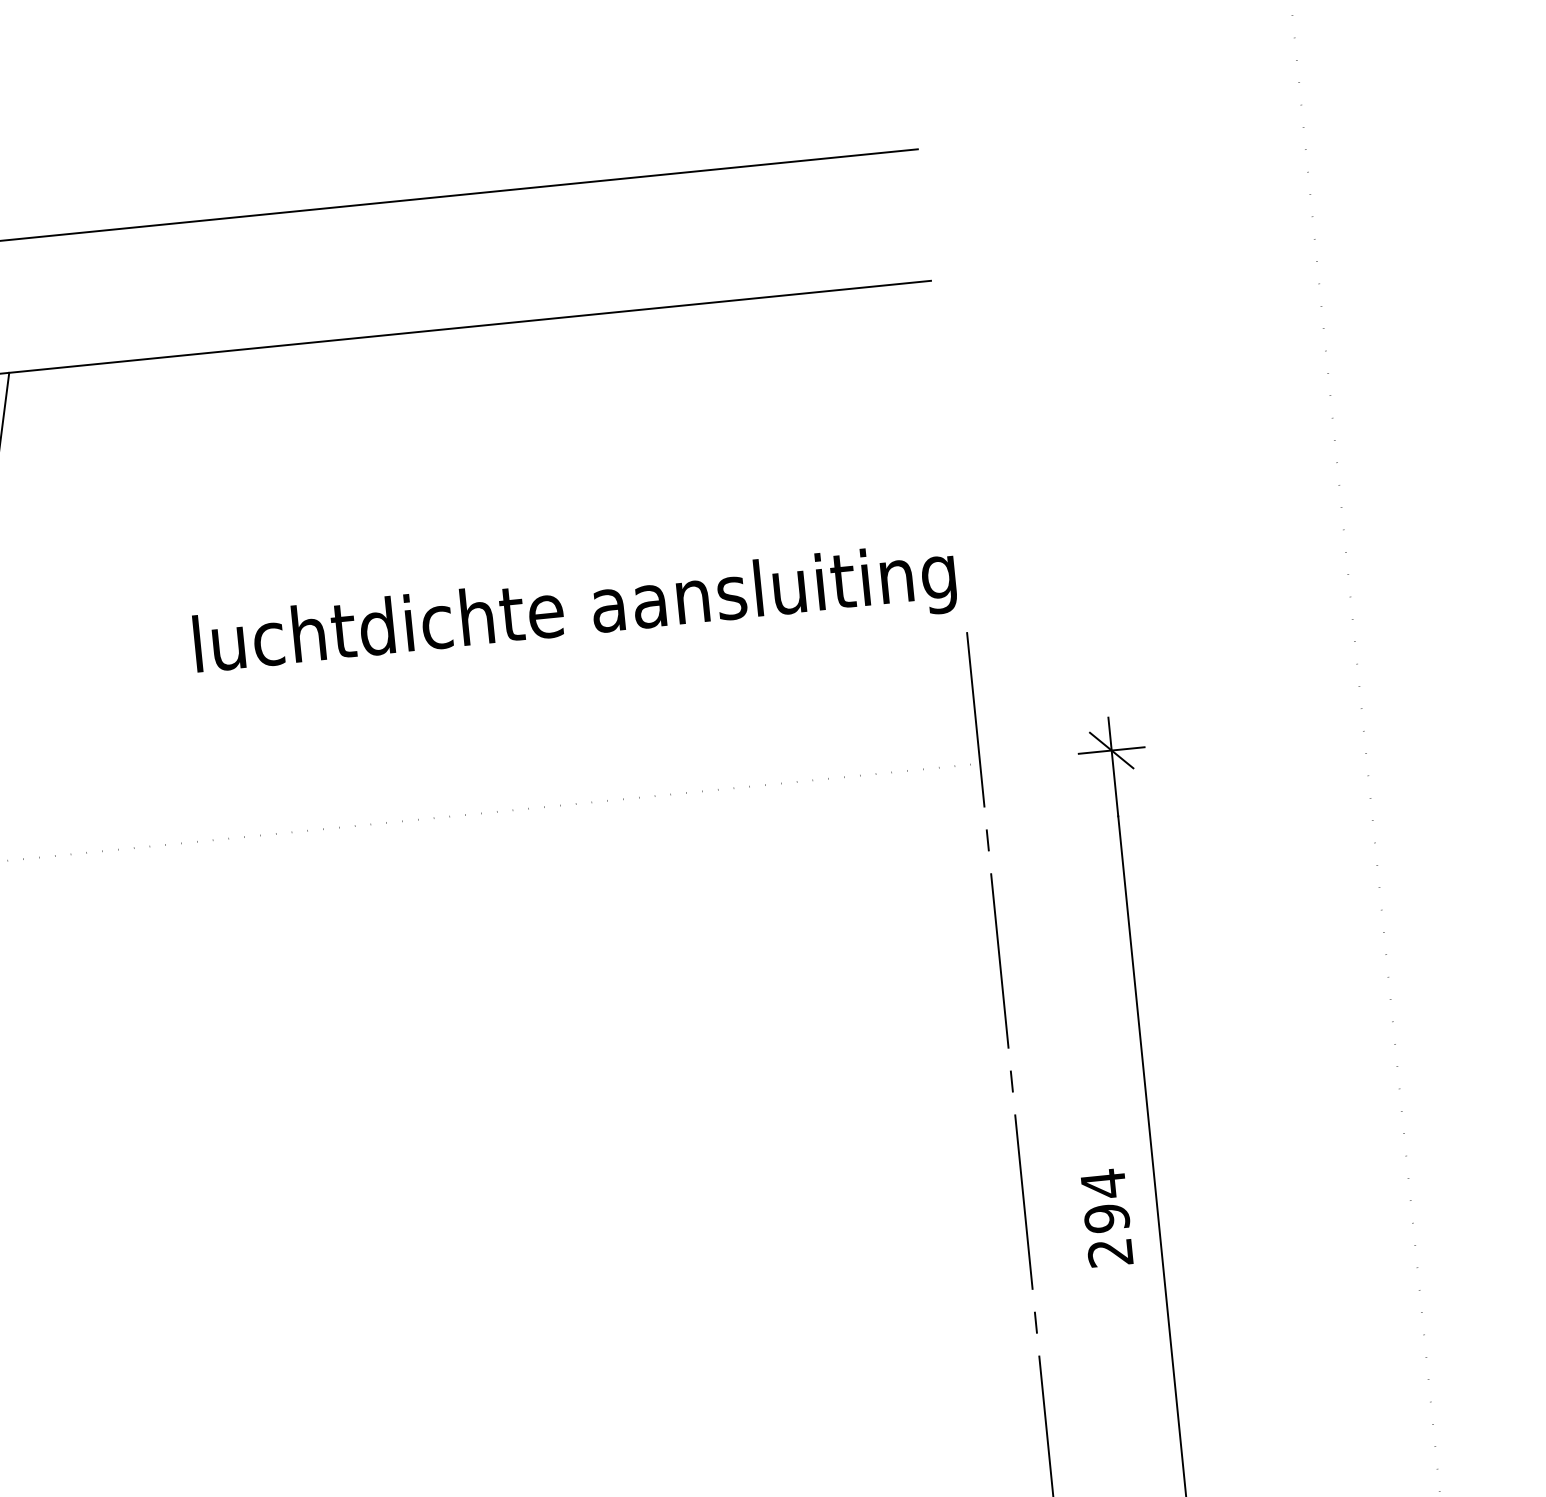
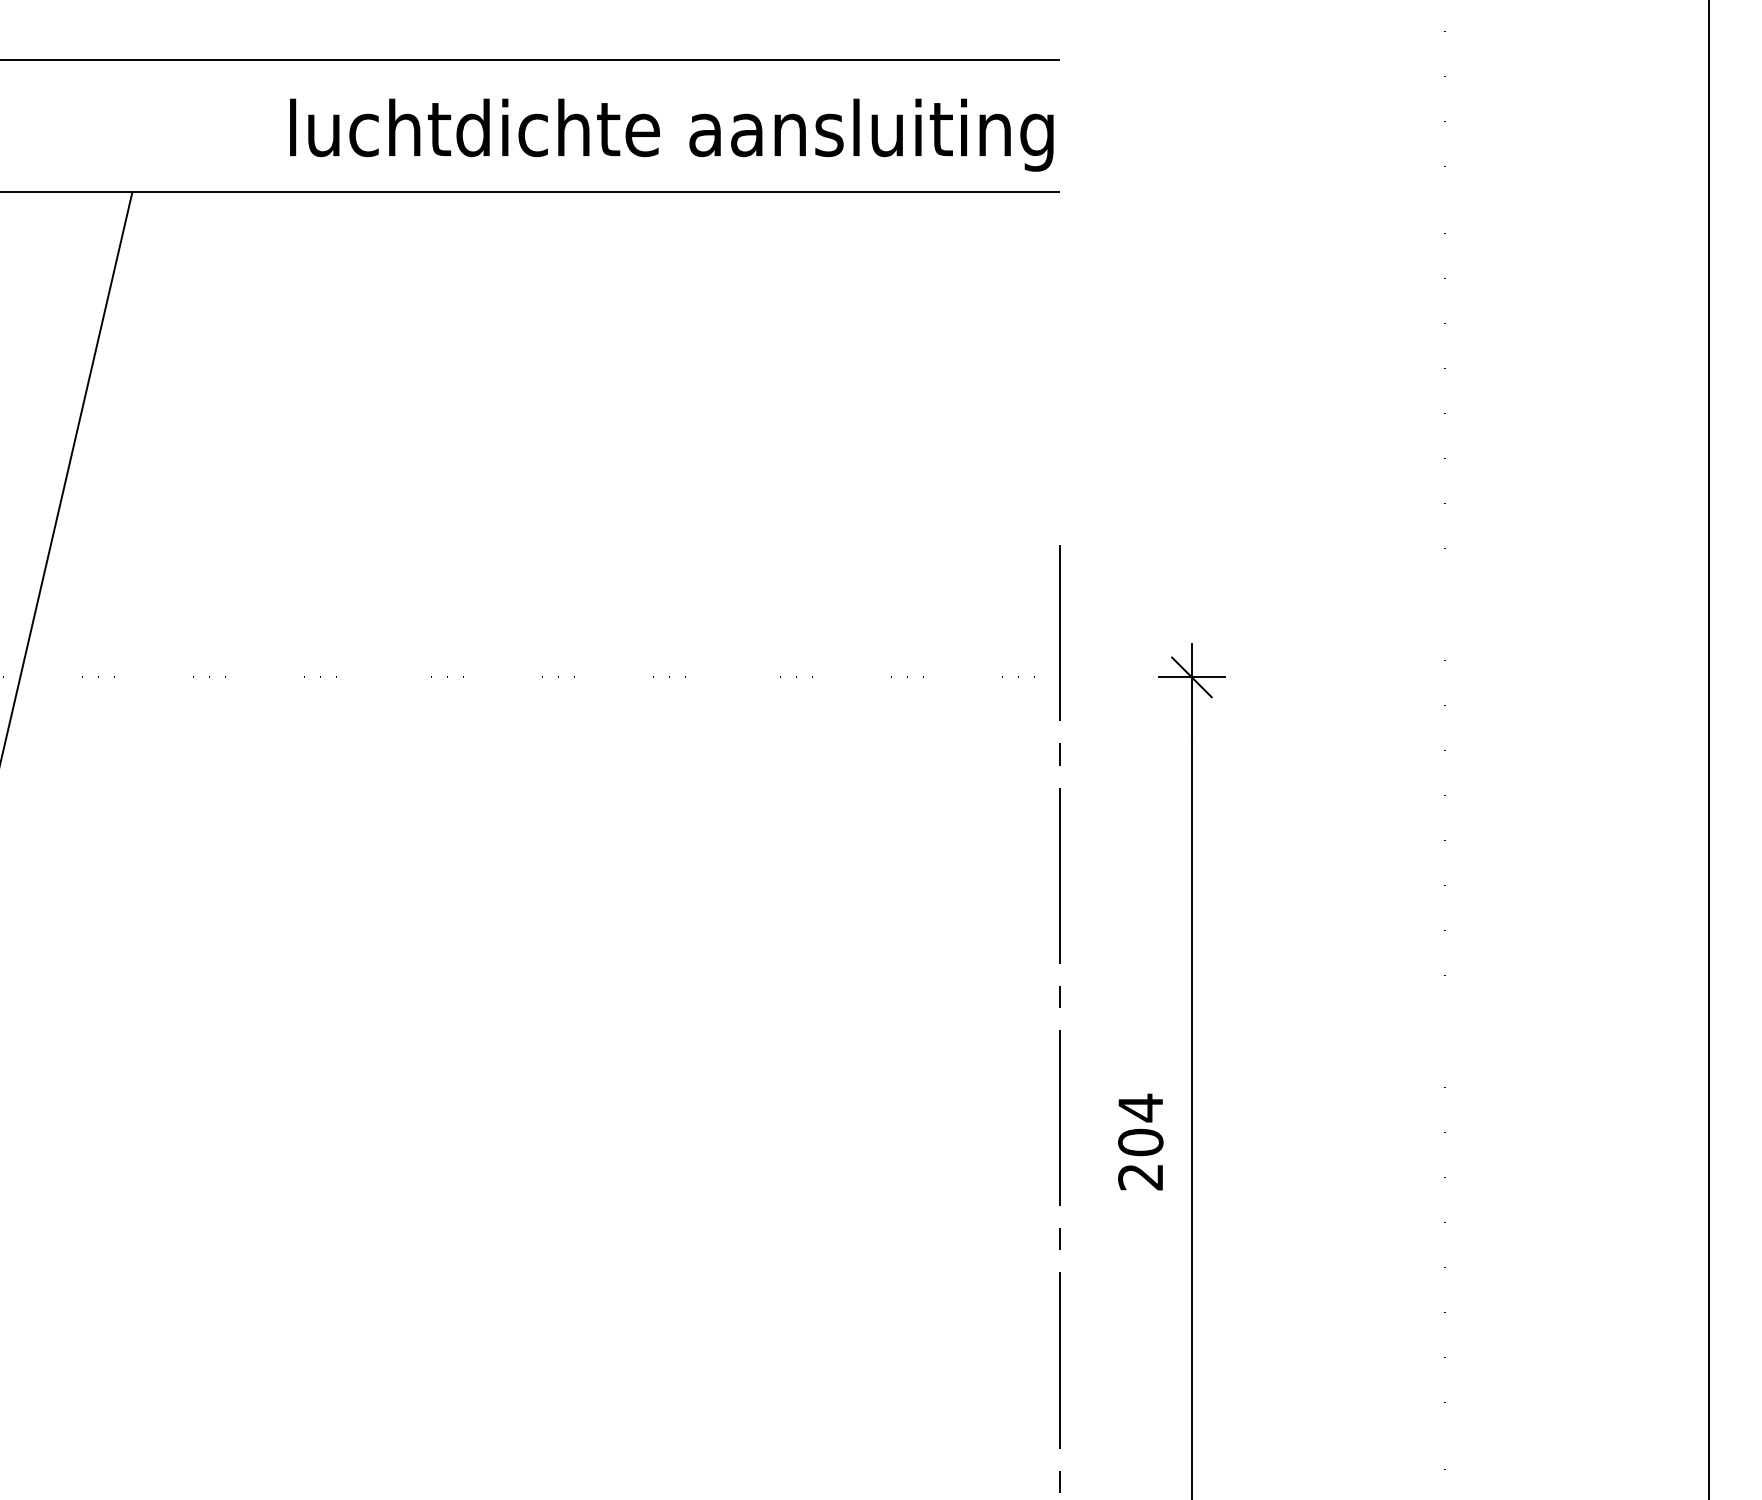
text: (574, 613) -> (671, 134), moved
text: (1106, 1218) -> (1140, 1142), 294 -> 204

